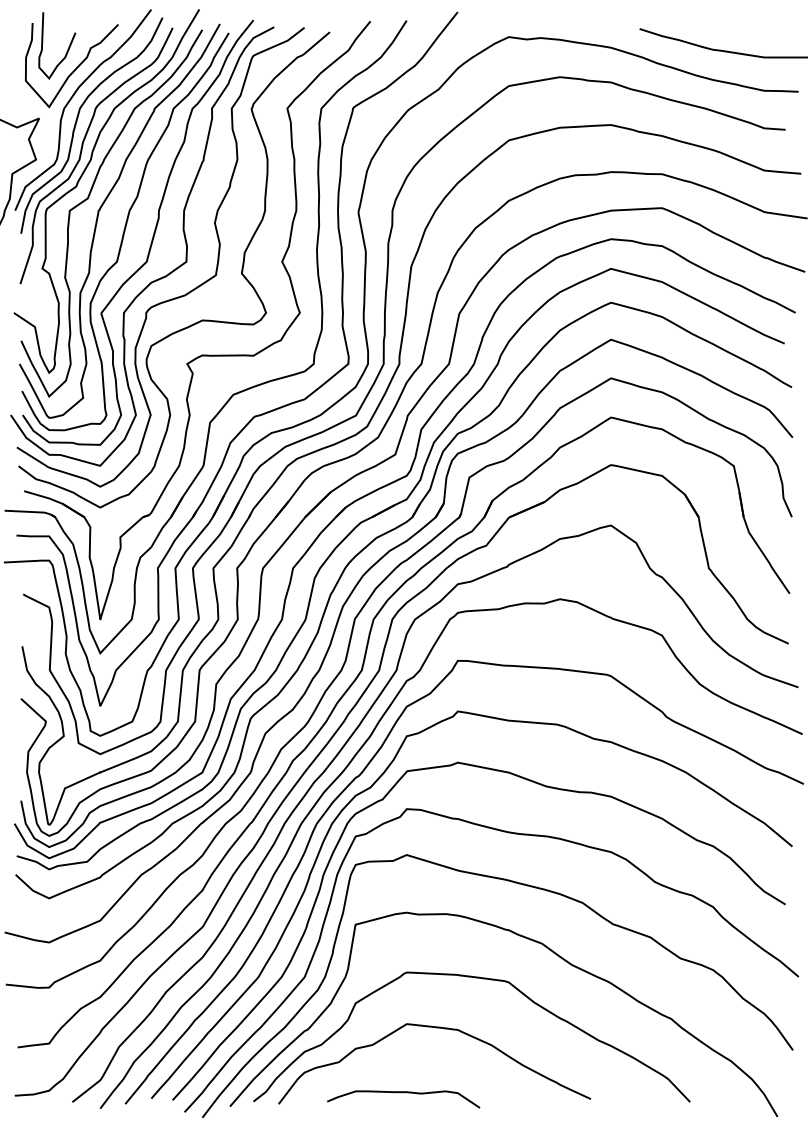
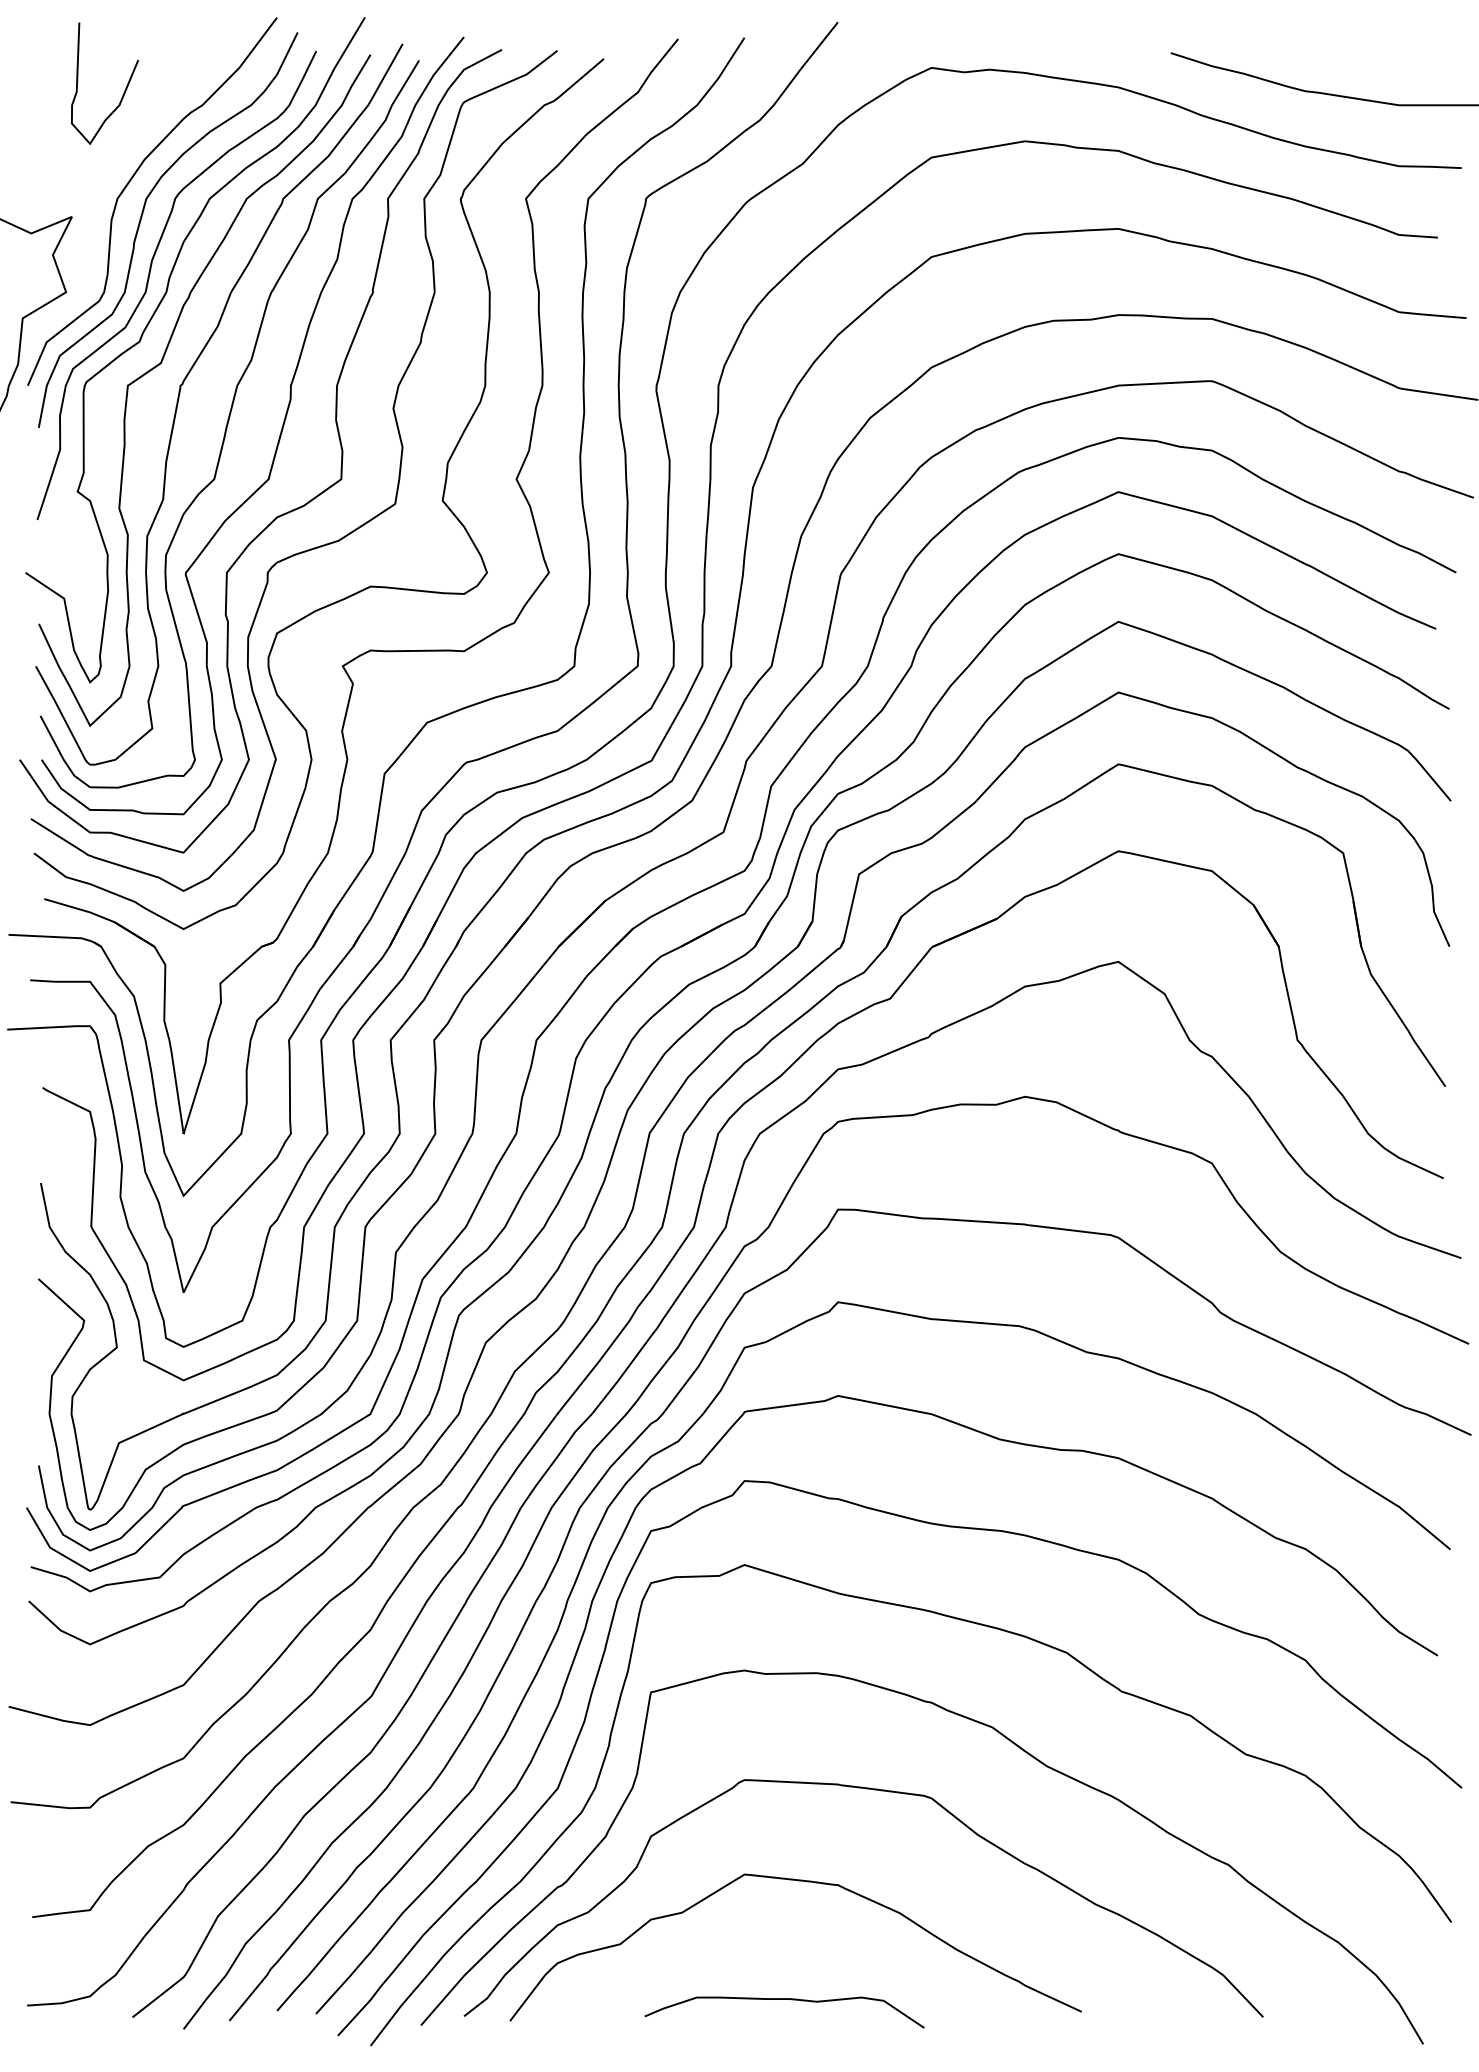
curve: (75, 68) -> (138, 125), removed
curve: (403, 1093) -> (784, 2001), moved

